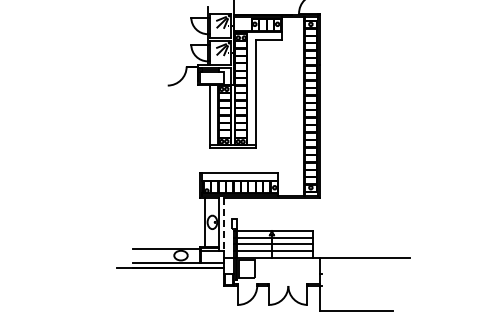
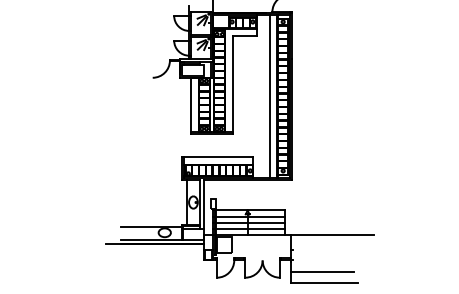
line: (296, 106) -> (270, 96), added
line: (223, 224) -> (203, 204), dashed -> solid
line: (353, 298) -> (322, 271), added

